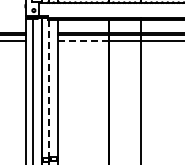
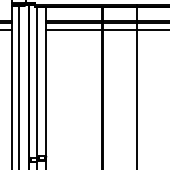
line: (82, 40) -> (73, 29), dashed -> solid
line: (49, 89) -> (37, 82), dashed -> solid

